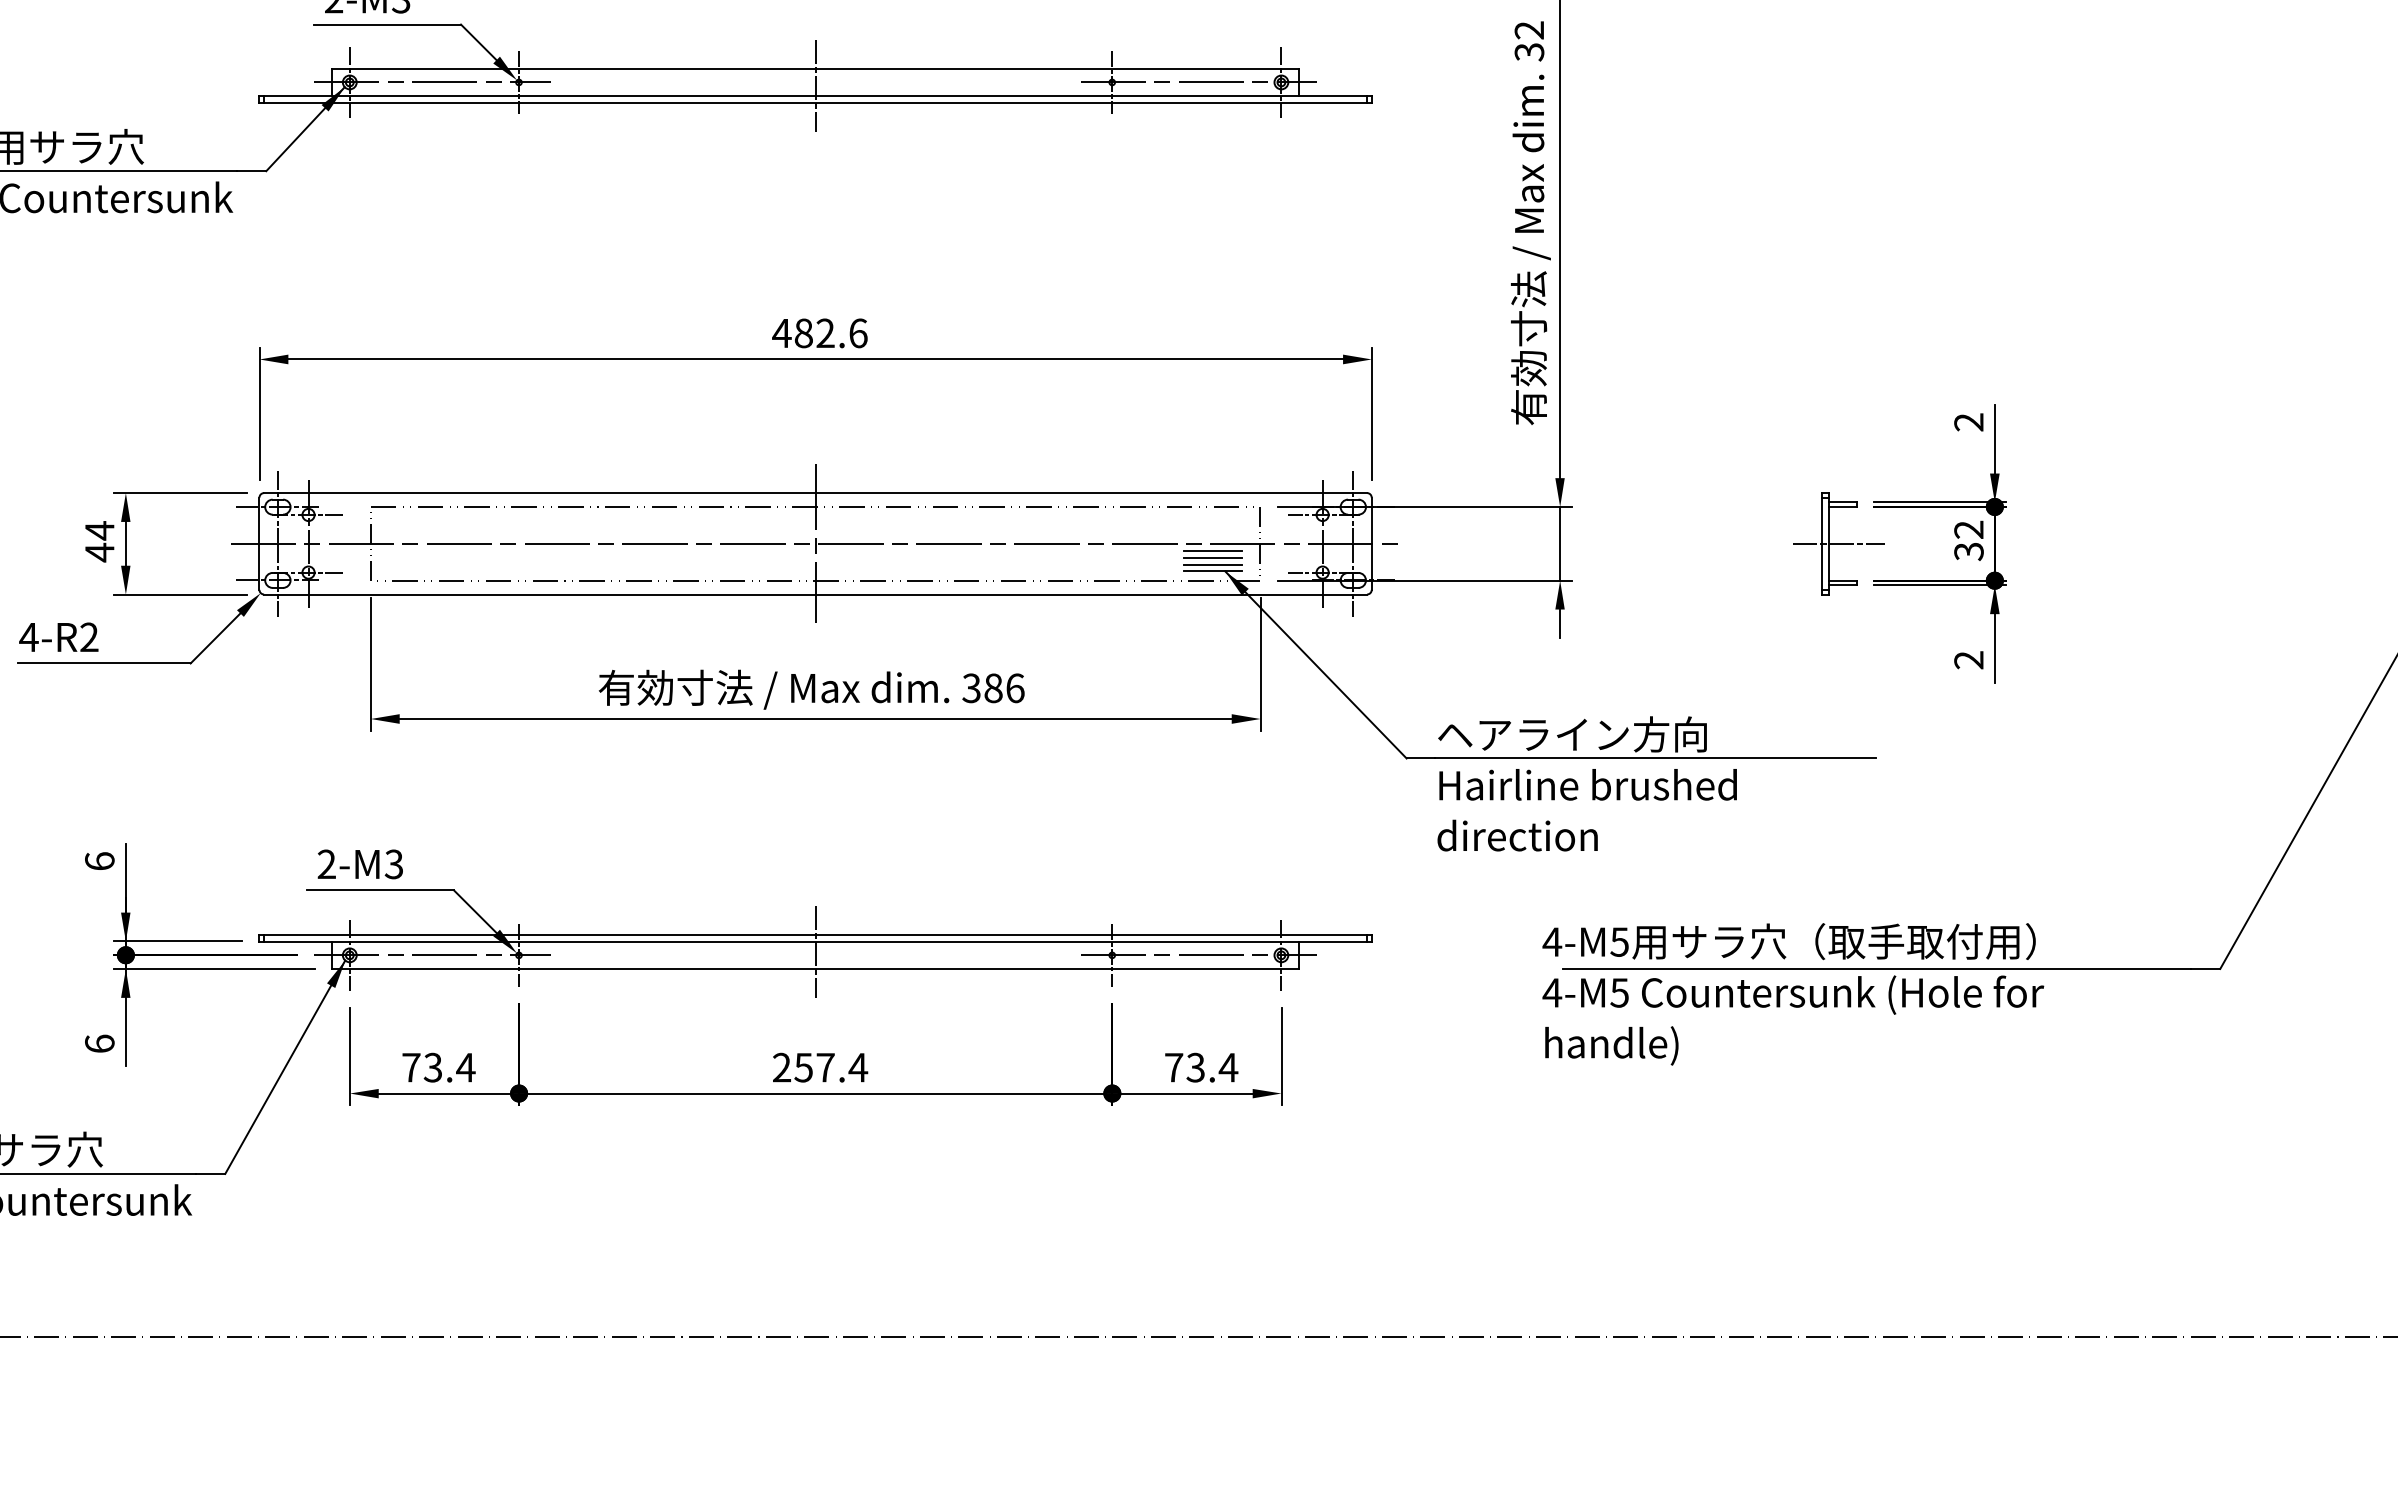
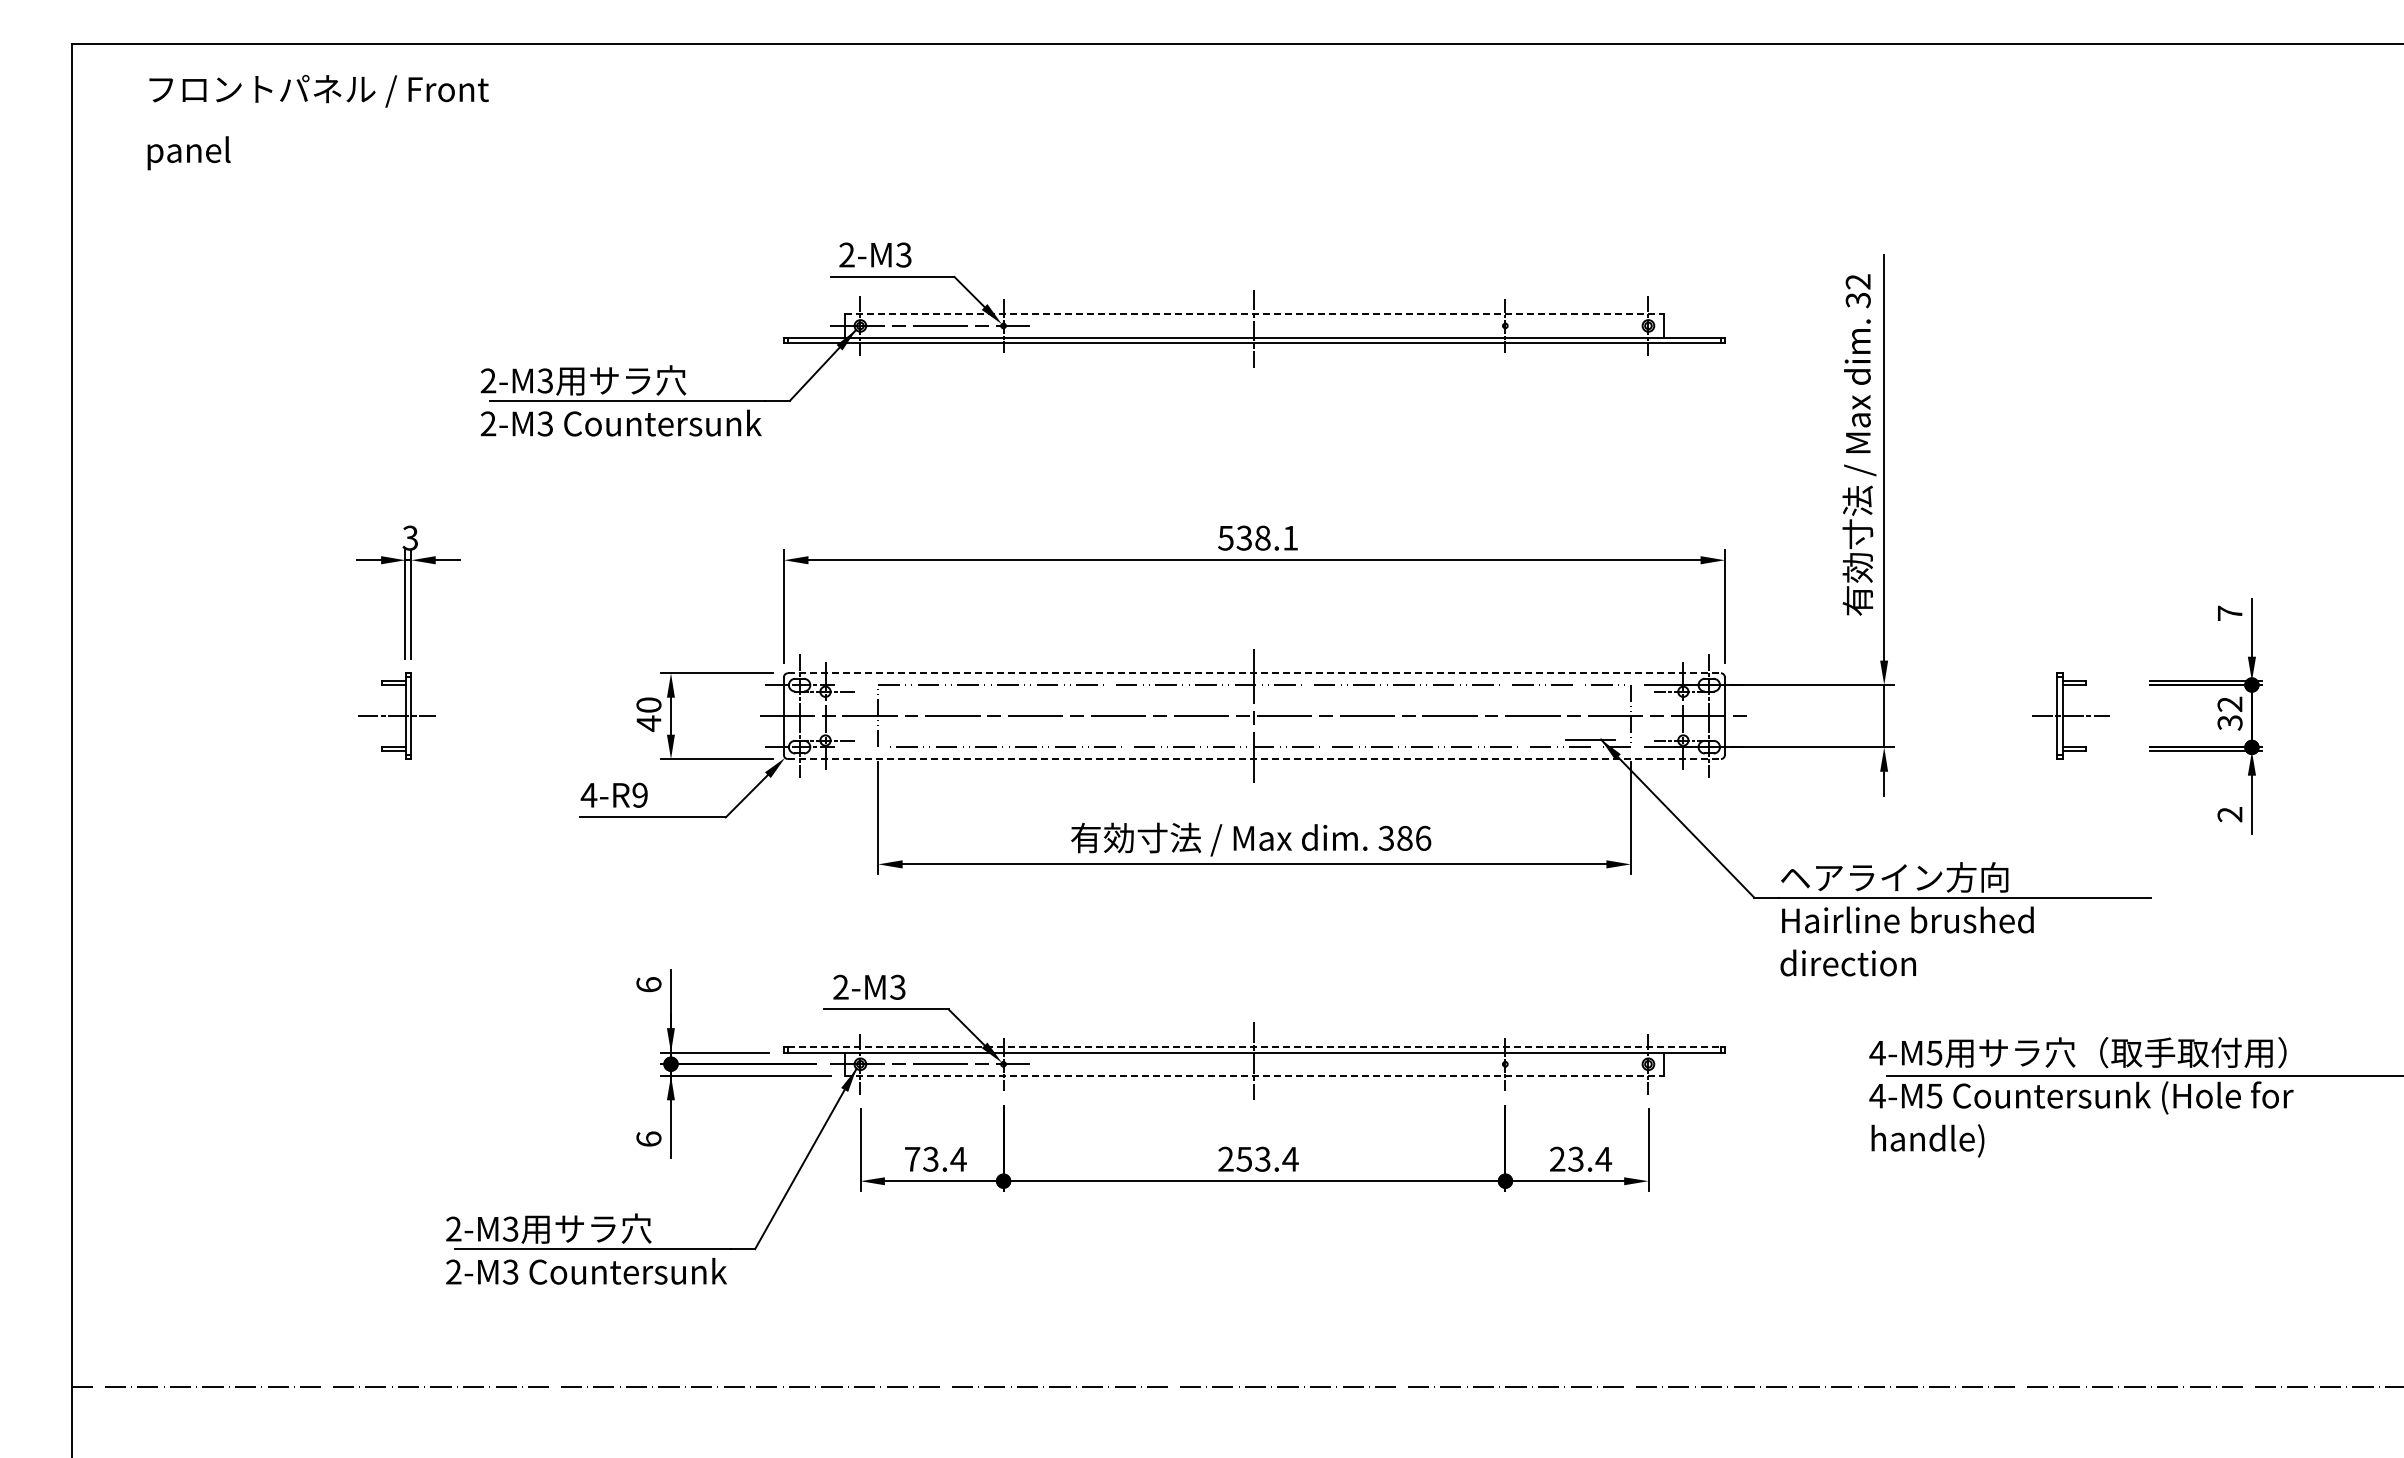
line: (815, 68) -> (1254, 314), solid -> dashed
line: (1198, 81) -> (1578, 325), removed
text: (819, 332) -> (1257, 537), 482.6 -> 538.1
text: (1968, 422) -> (2229, 613), 2 -> 7
line: (815, 493) -> (1254, 673), solid -> dashed
text: (99, 531) -> (648, 705), 44 -> 40
part: (1838, 543) -> (2070, 715), moved
line: (1212, 551) -> (1590, 722), removed
line: (1212, 557) -> (1590, 727), removed
line: (1212, 564) -> (1590, 733), removed
line: (815, 595) -> (1254, 759), solid -> dashed
text: (88, 637) -> (639, 795), 4-R2 -> 4-R9
line: (815, 934) -> (1254, 1046), solid -> dashed
line: (1198, 955) -> (1578, 1064), removed
line: (815, 969) -> (1254, 1076), solid -> dashed
text: (825, 1066) -> (1262, 1158), 257.4 -> 253.4
text: (1173, 1066) -> (1557, 1158), 73.4 -> 23.4

